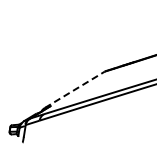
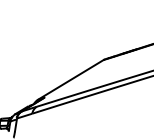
line: (74, 89) -> (70, 79), dashed -> solid

